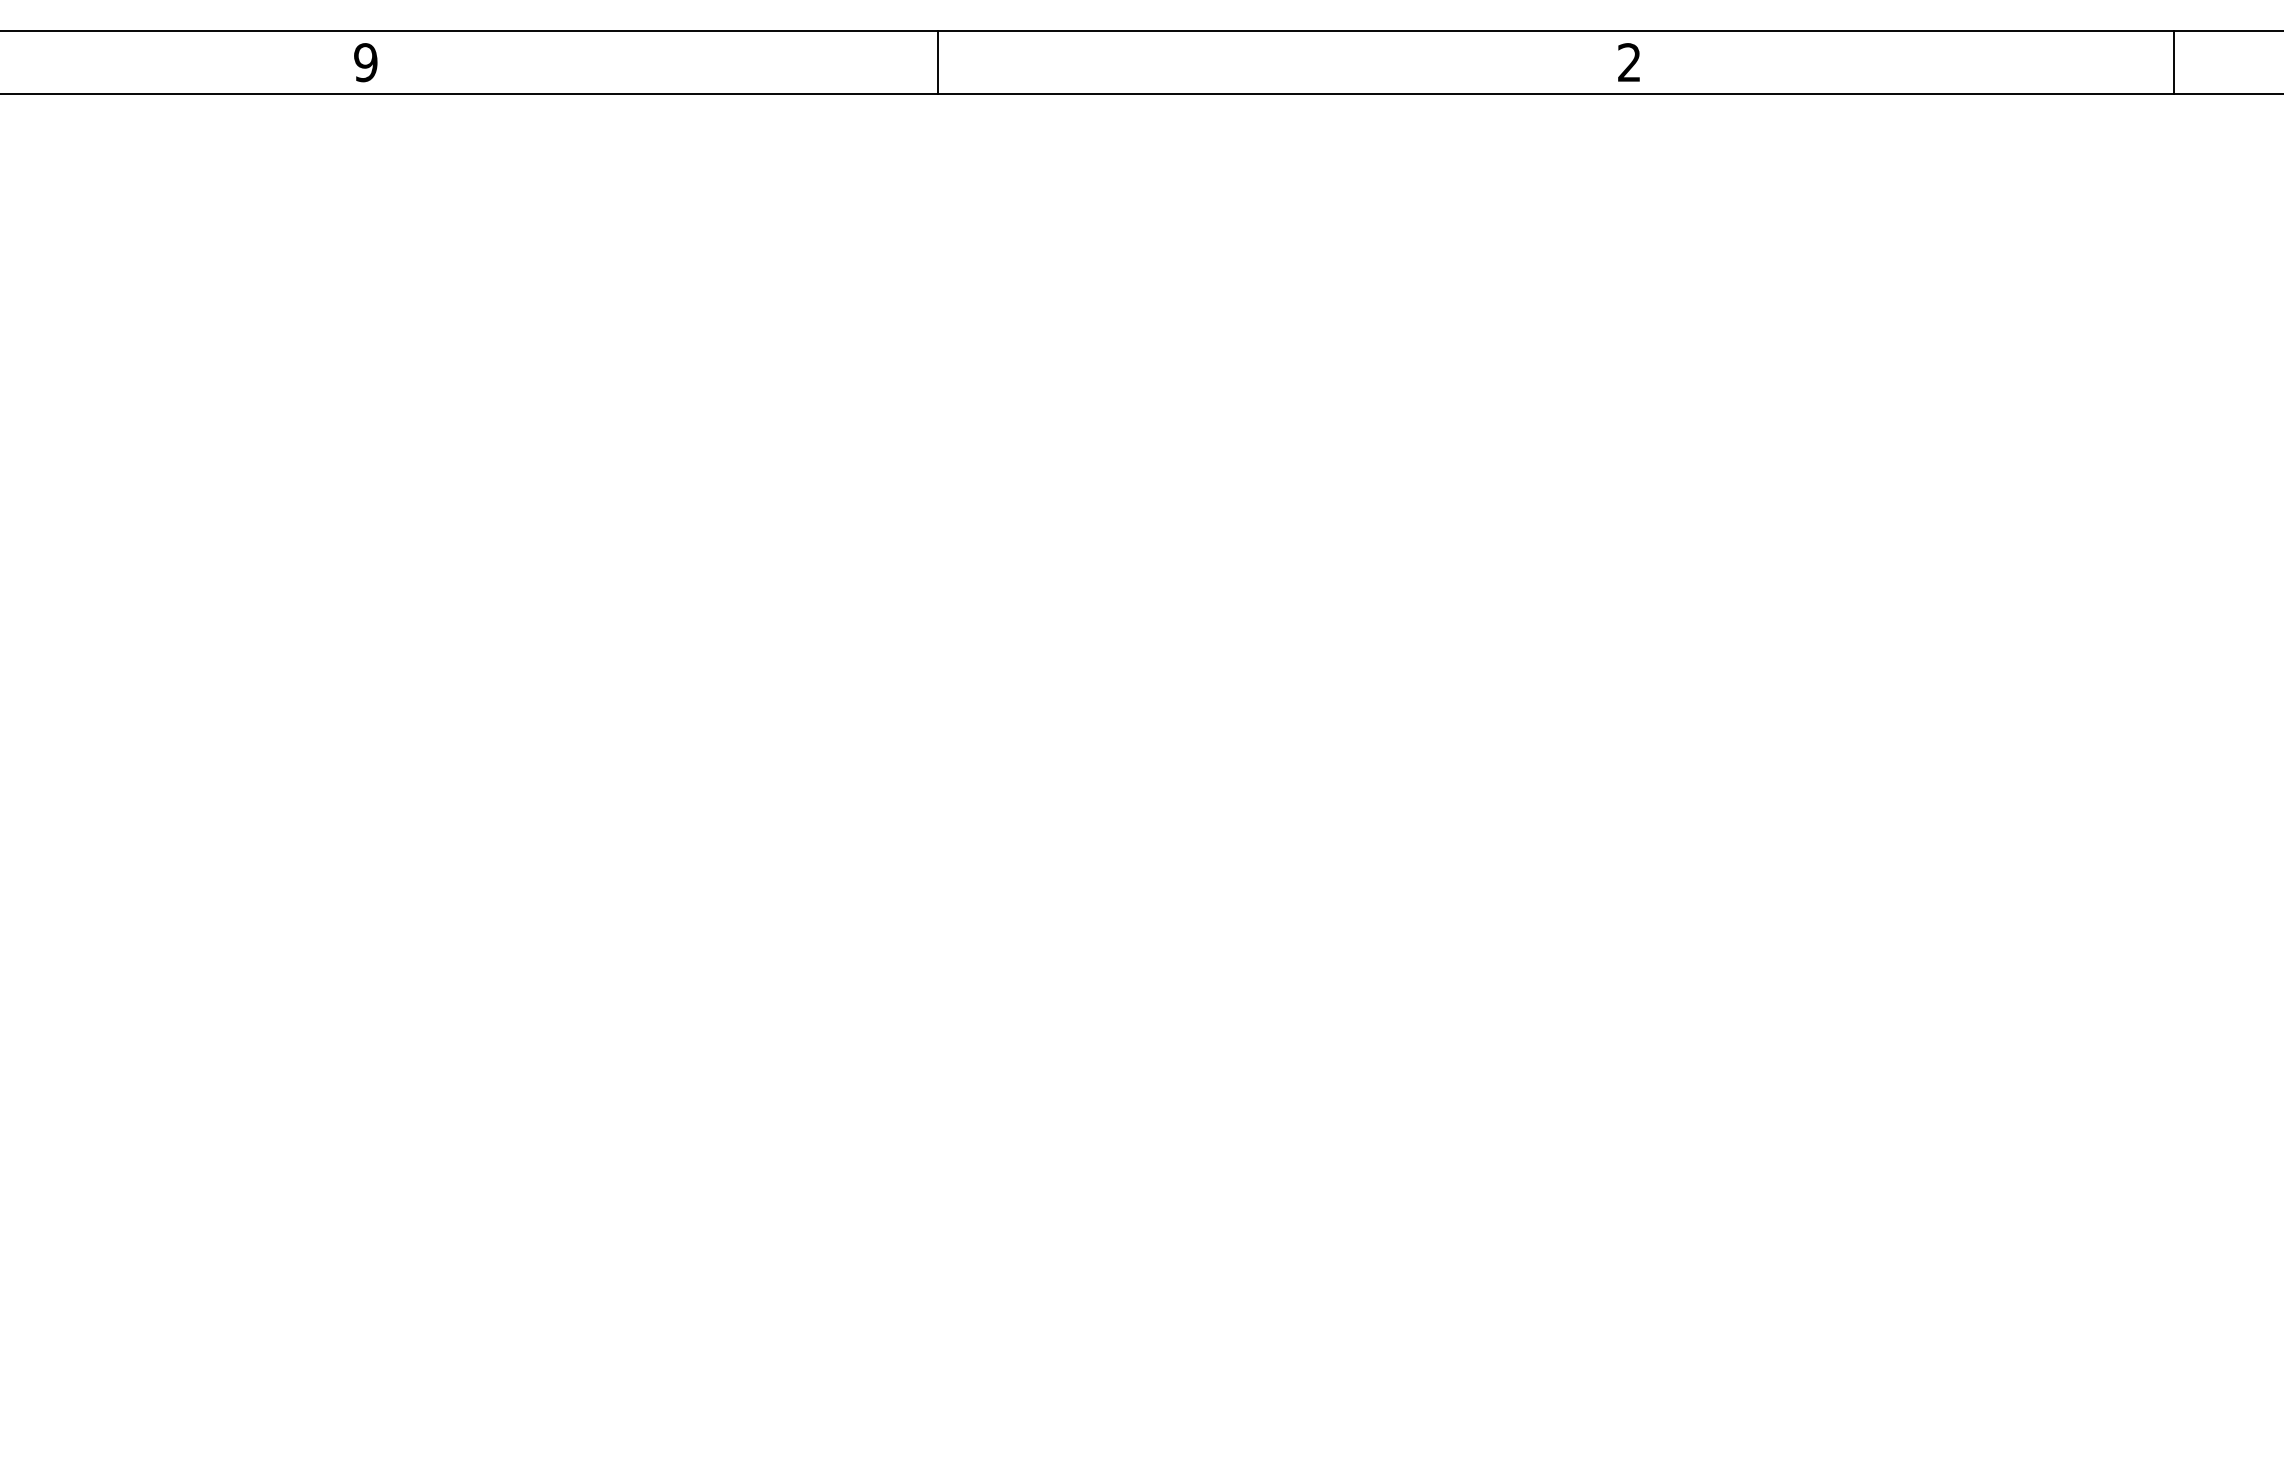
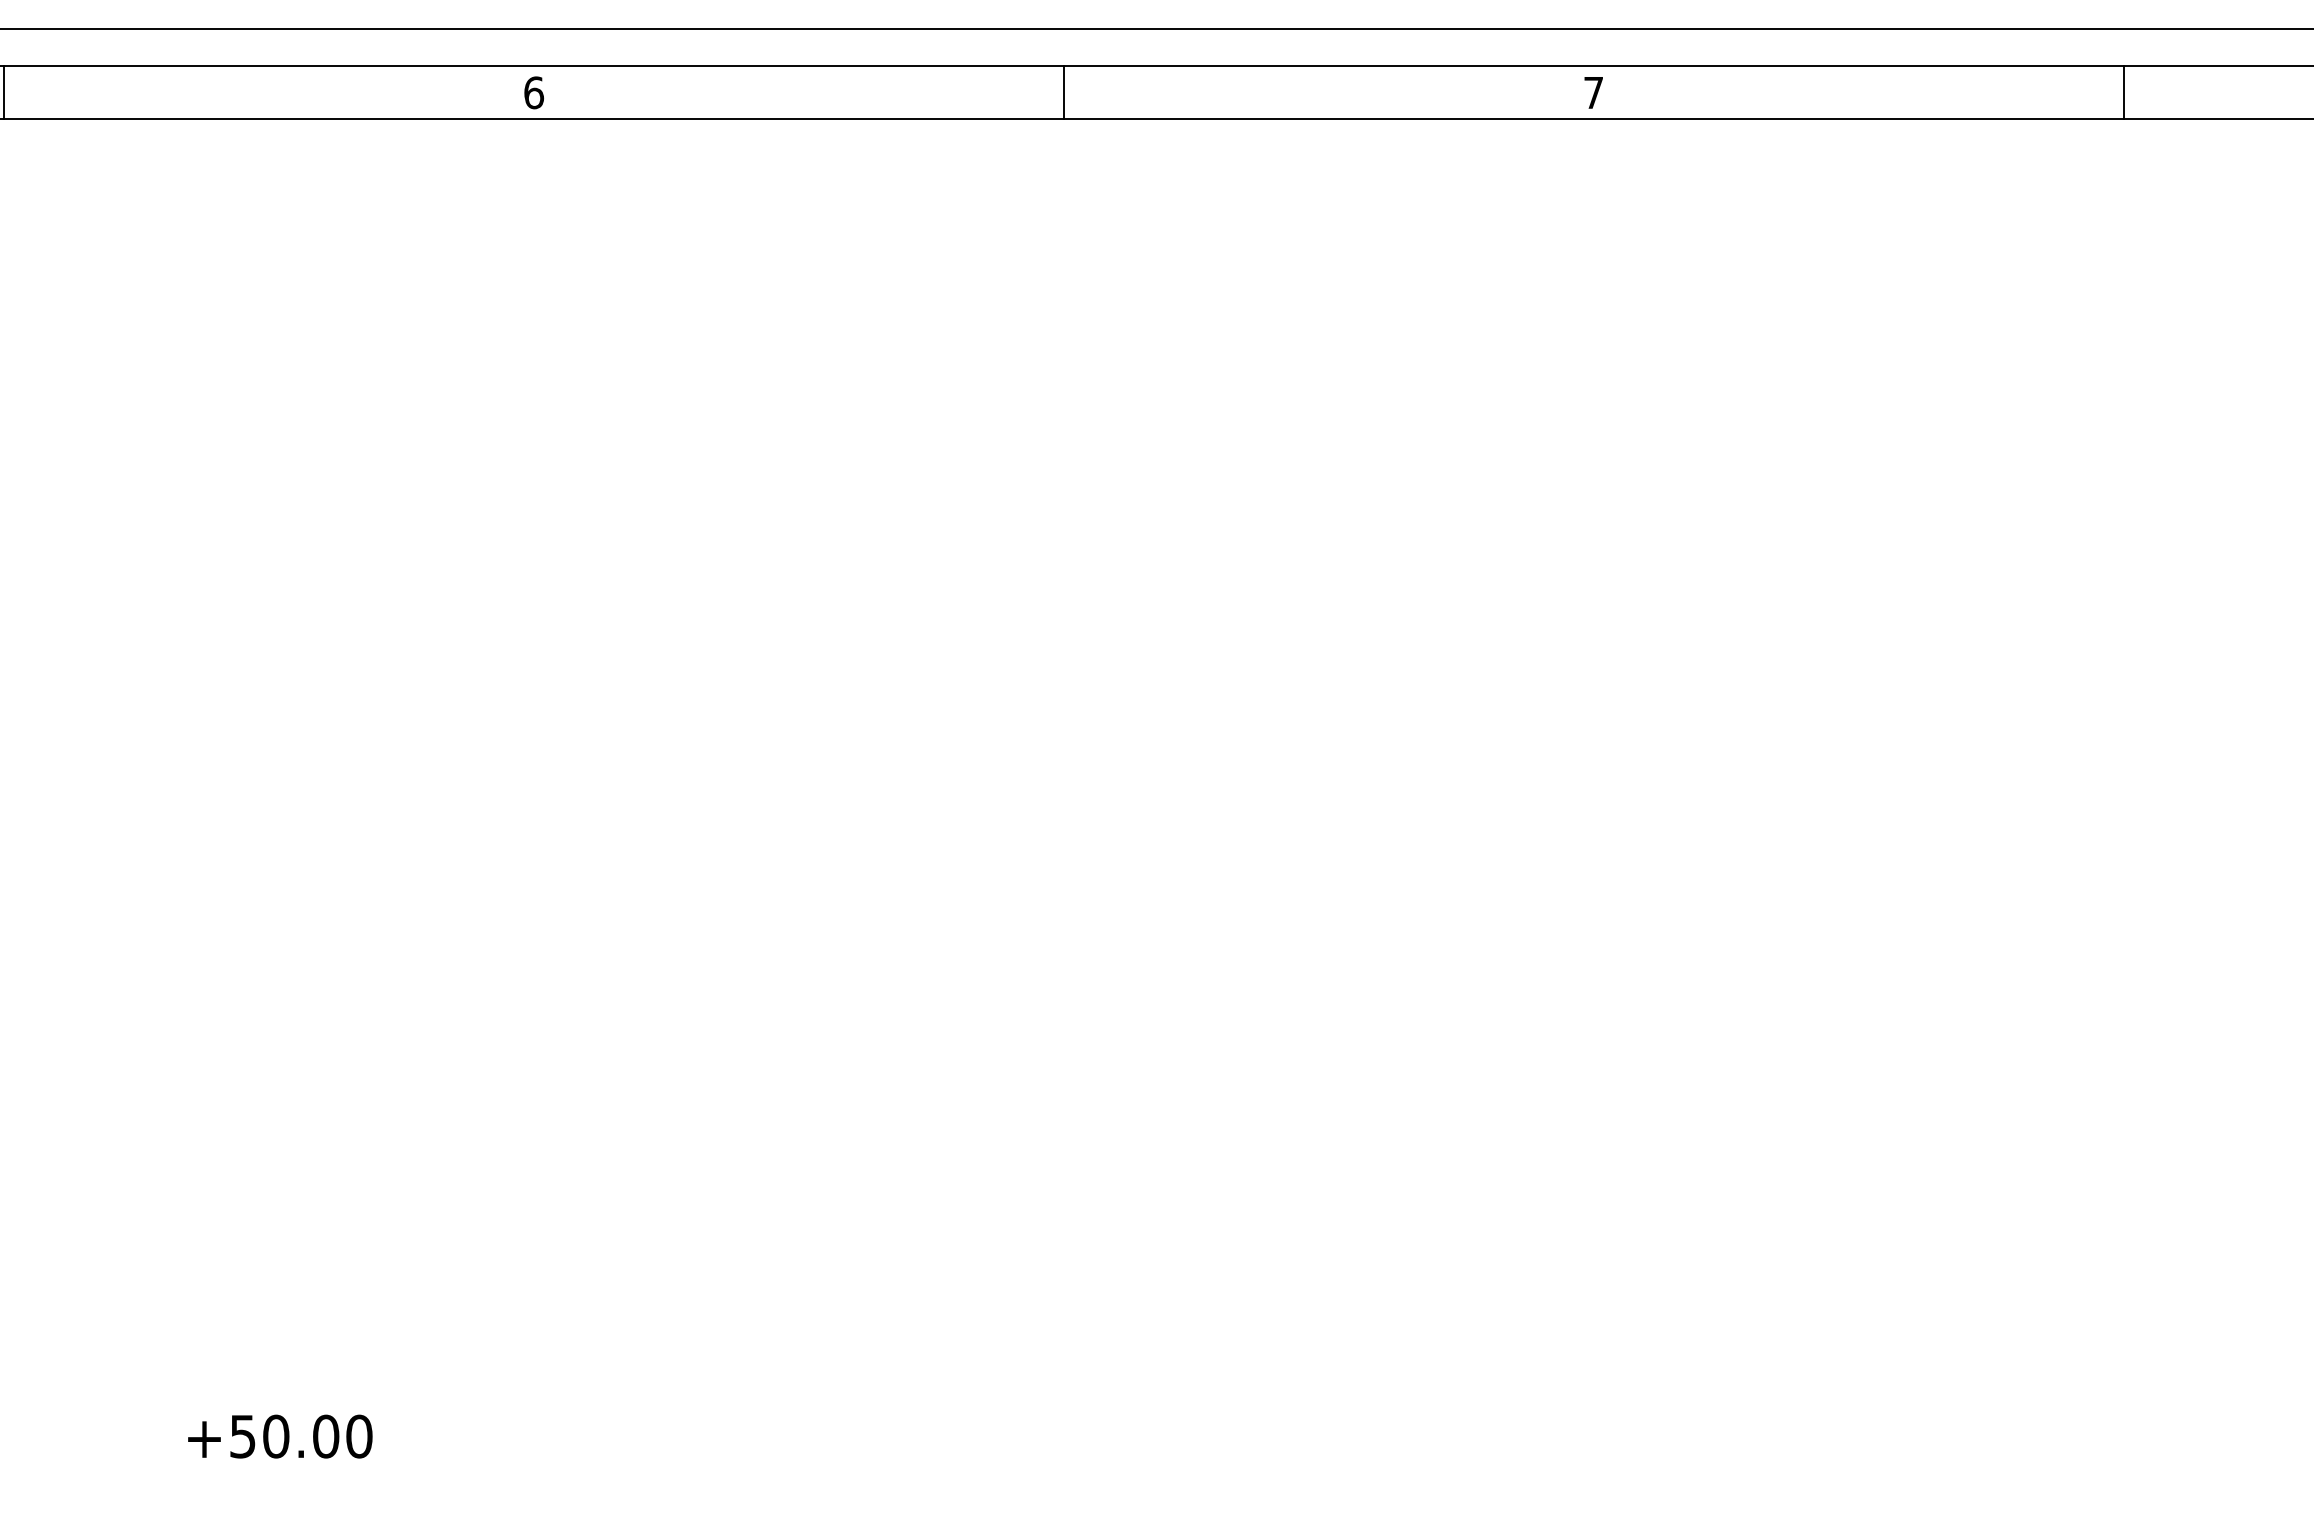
text: (366, 62) -> (534, 92), 9 -> 6
line: (937, 62) -> (1063, 92), moved
text: (1629, 62) -> (1593, 92), 2 -> 7
line: (2174, 62) -> (2123, 92), moved

